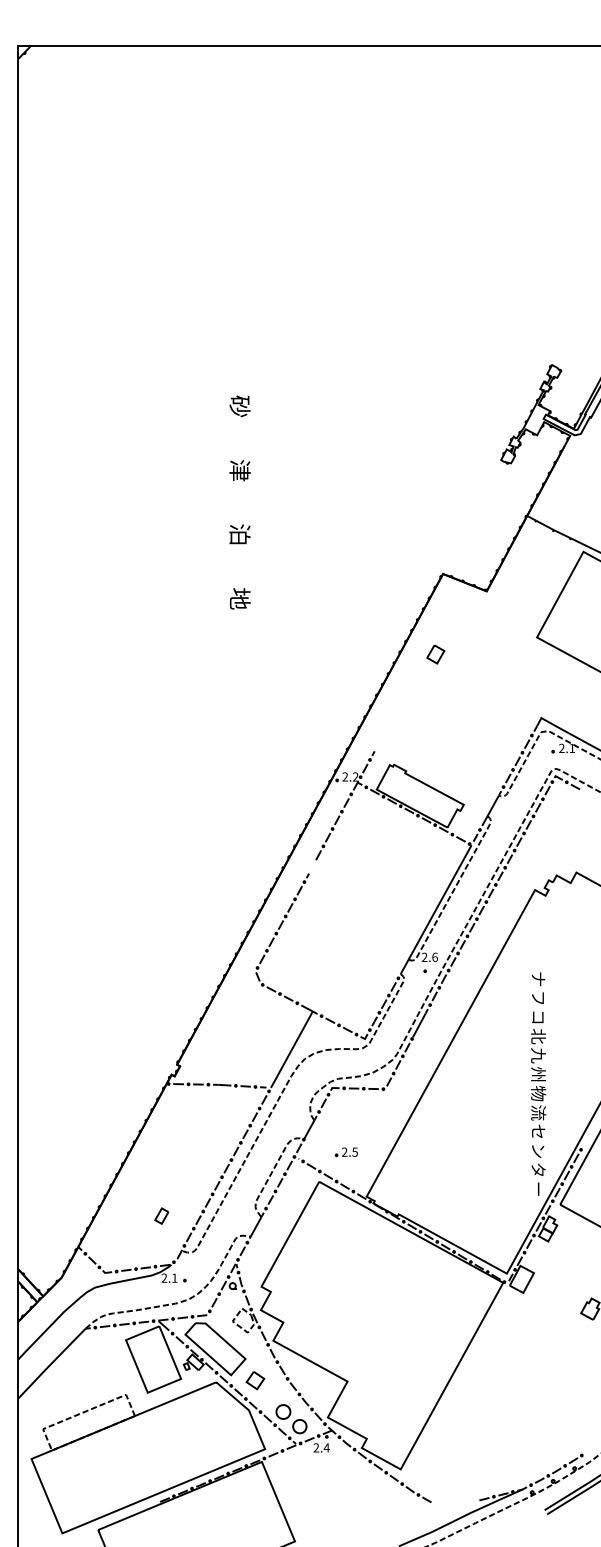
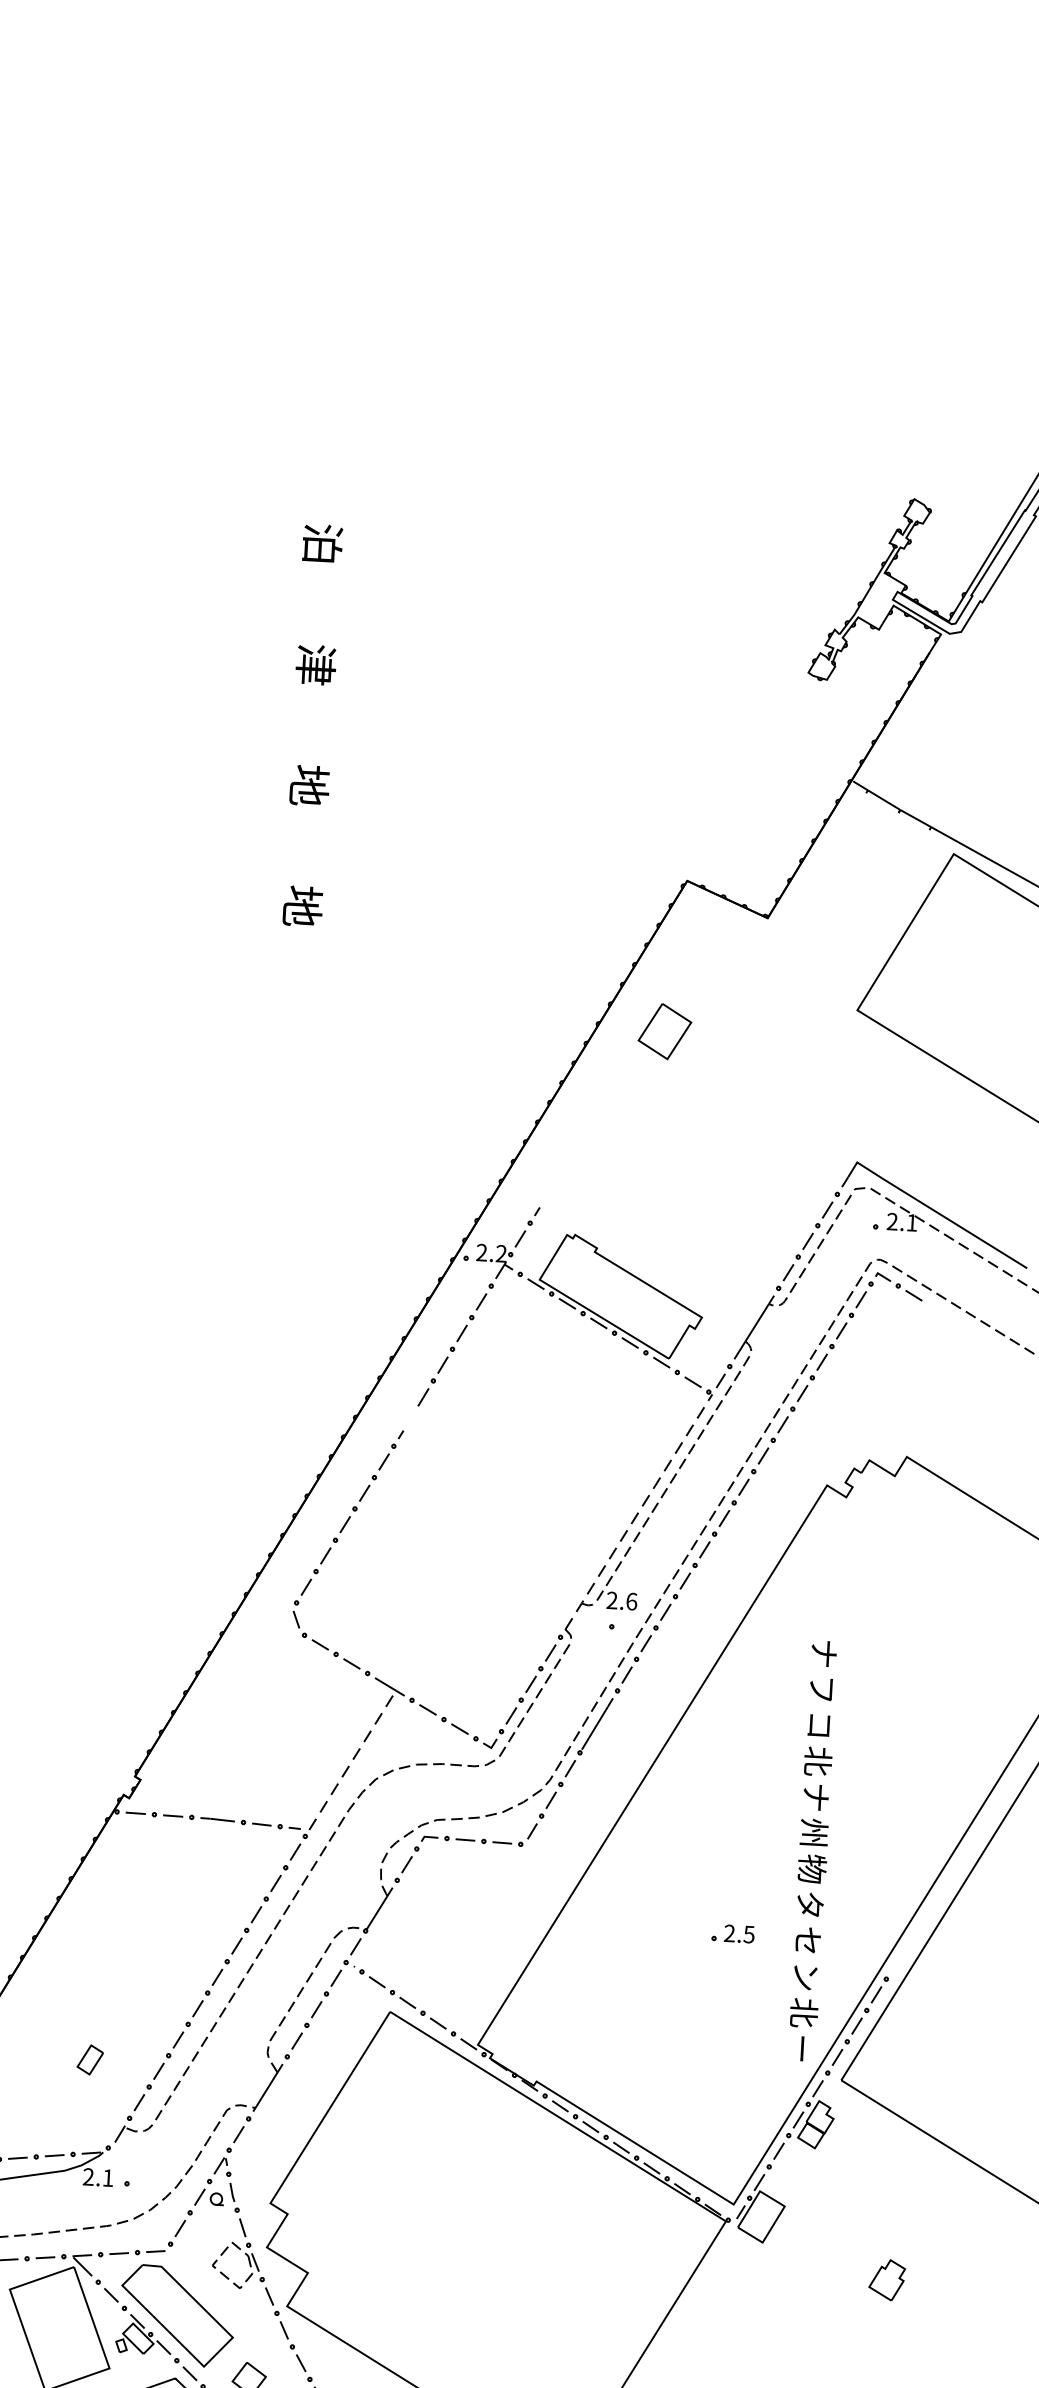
text: (239, 406) -> (321, 544), 砂 -> 泊
text: (239, 534) -> (308, 785), 泊 -> 地
part: (435, 654) -> (664, 1031), size x1.6
line: (435, 909) -> (637, 1511), solid -> dashed
line: (291, 1049) -> (351, 1759), solid -> dashed
text: (538, 1055) -> (816, 1797), 九 -> ナ
text: (538, 1112) -> (810, 1904), 流 -> タ
part: (345, 1152) -> (731, 1934), moved
text: (538, 1169) -> (804, 2011), タ -> 北

